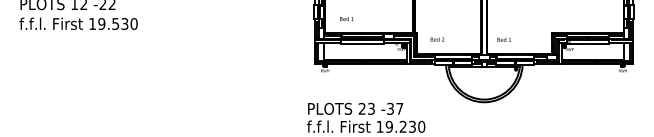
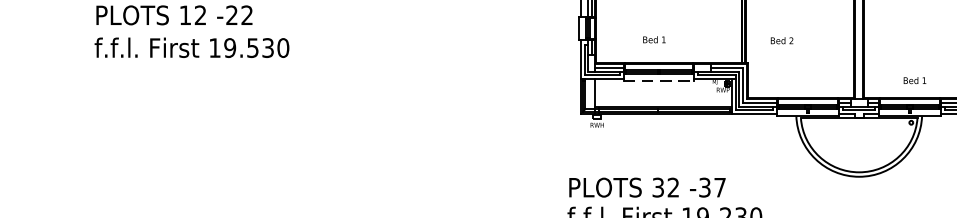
text: (346, 18) -> (653, 38), moved
text: (437, 39) -> (782, 40), moved
text: (503, 39) -> (913, 80), moved
line: (362, 44) -> (658, 81), solid -> dashed
text: (366, 108) -> (665, 186), 23 -> 32

